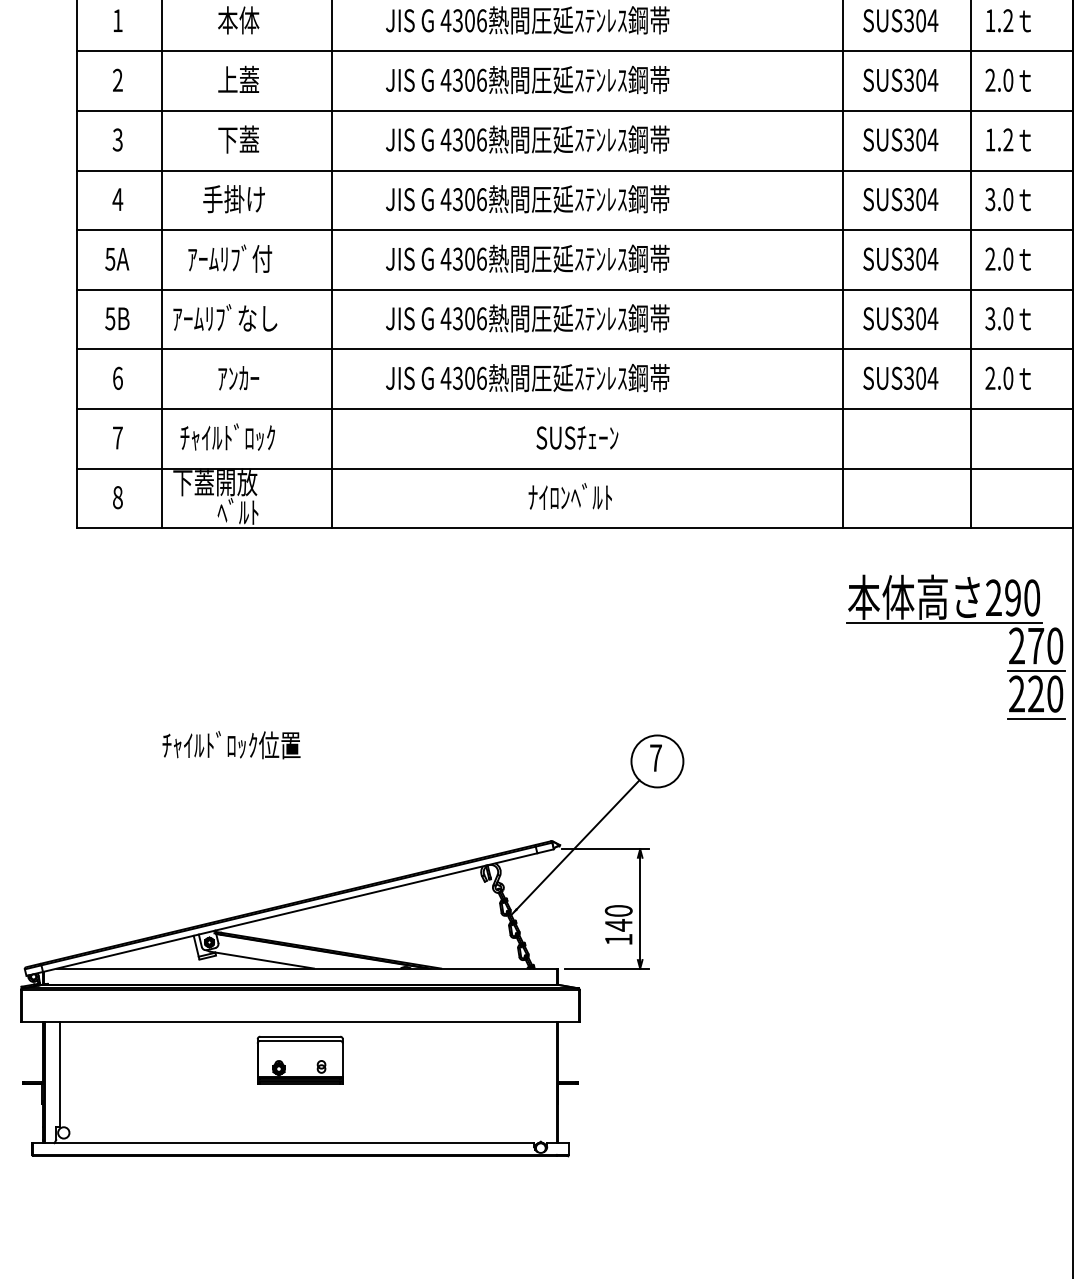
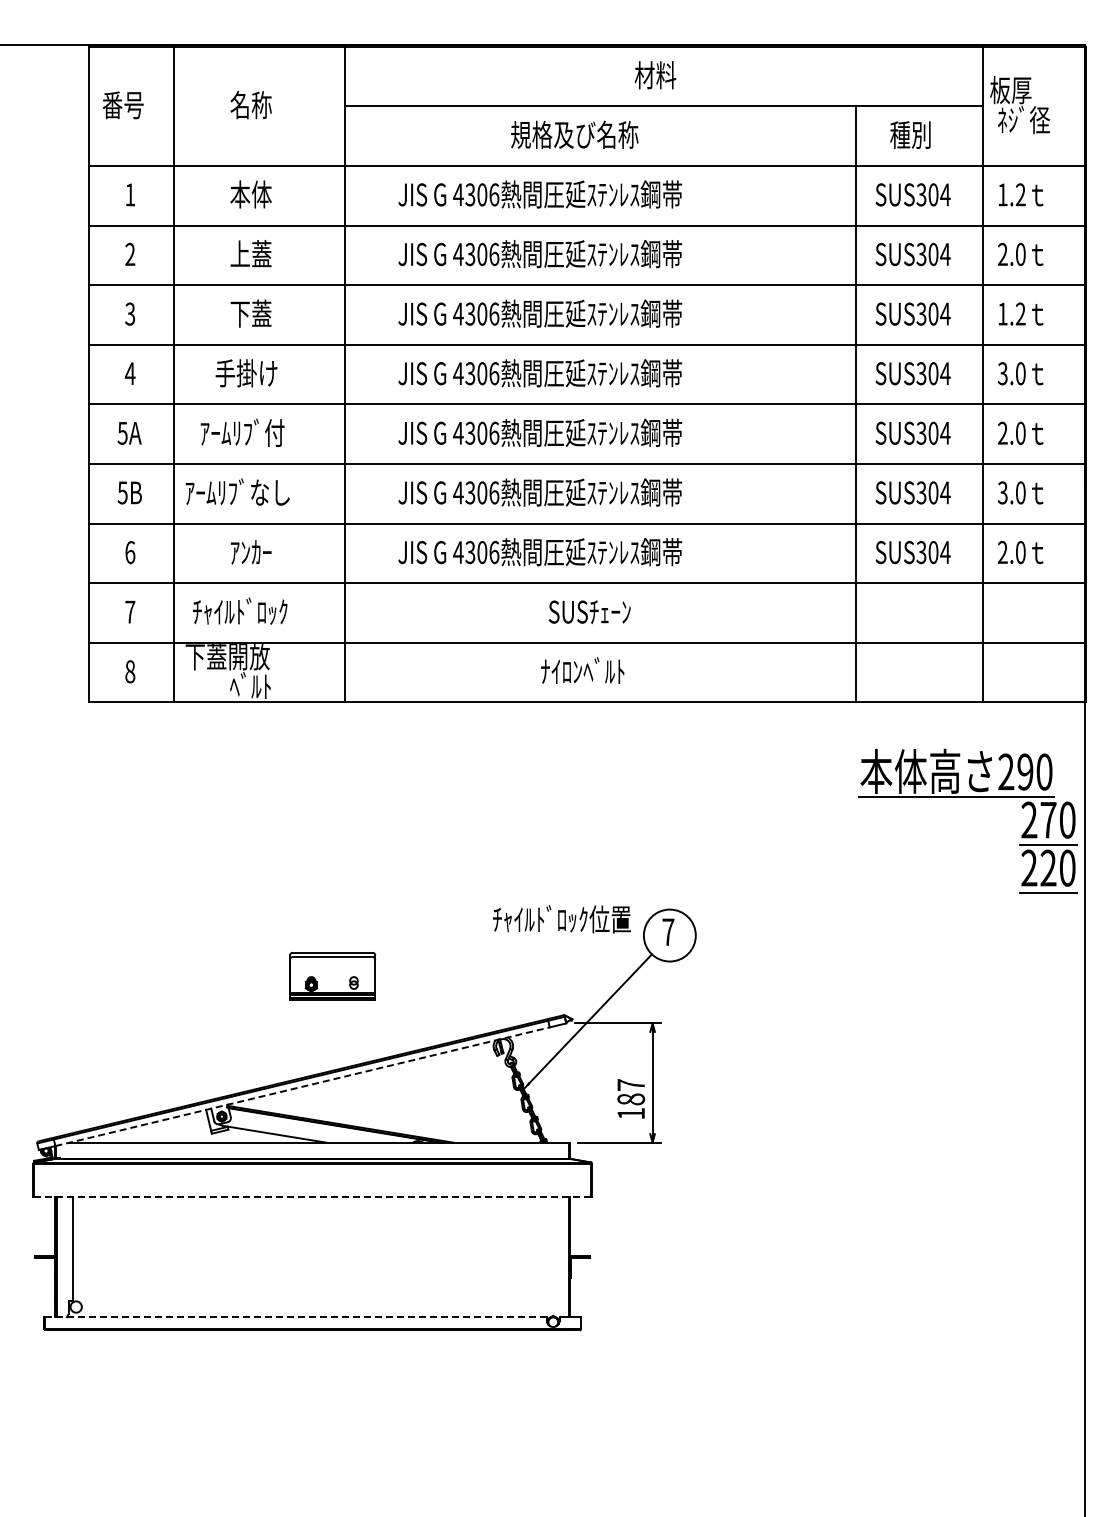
text: (231, 745) -> (561, 919), moved
line: (291, 912) -> (303, 1086), solid -> dashed
text: (619, 918) -> (631, 1092), 140 -> 187
line: (300, 1022) -> (312, 1196), solid -> dashed
part: (300, 1060) -> (332, 976), moved
line: (284, 1143) -> (296, 1317), solid -> dashed

